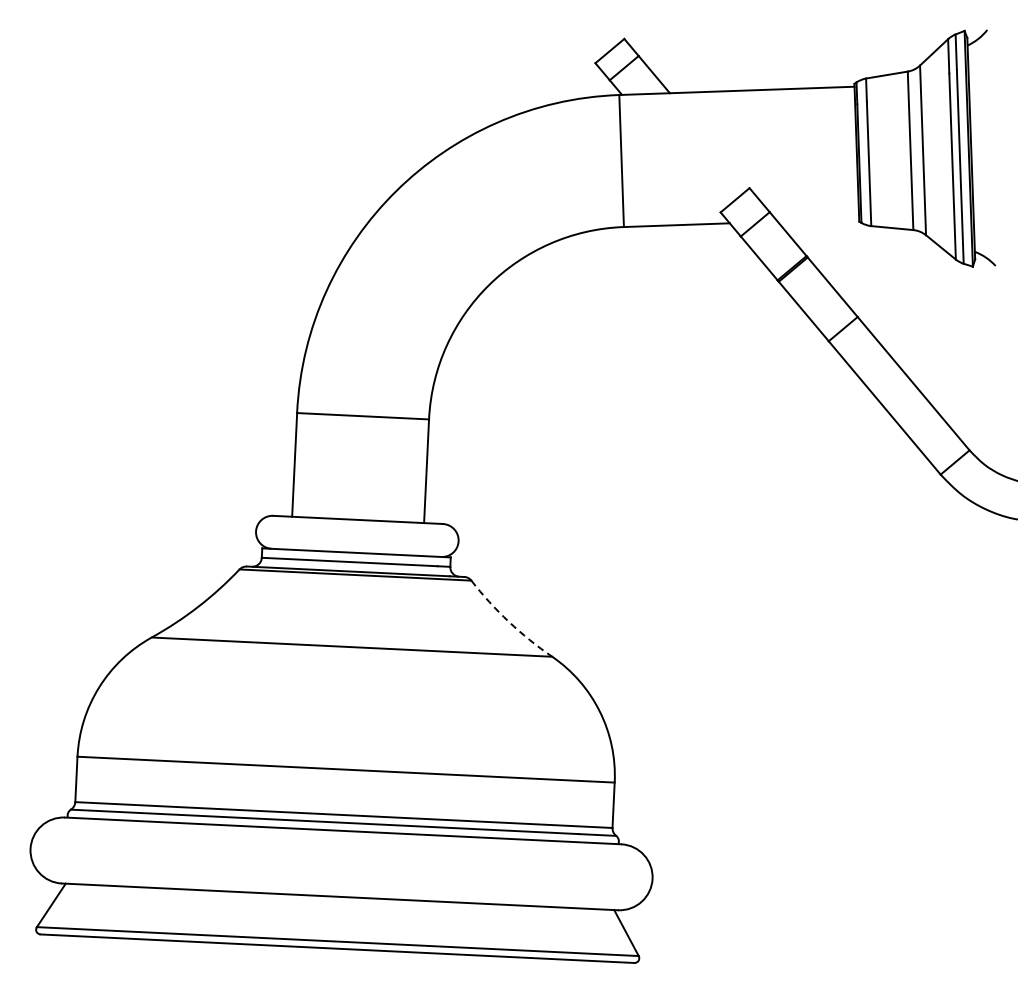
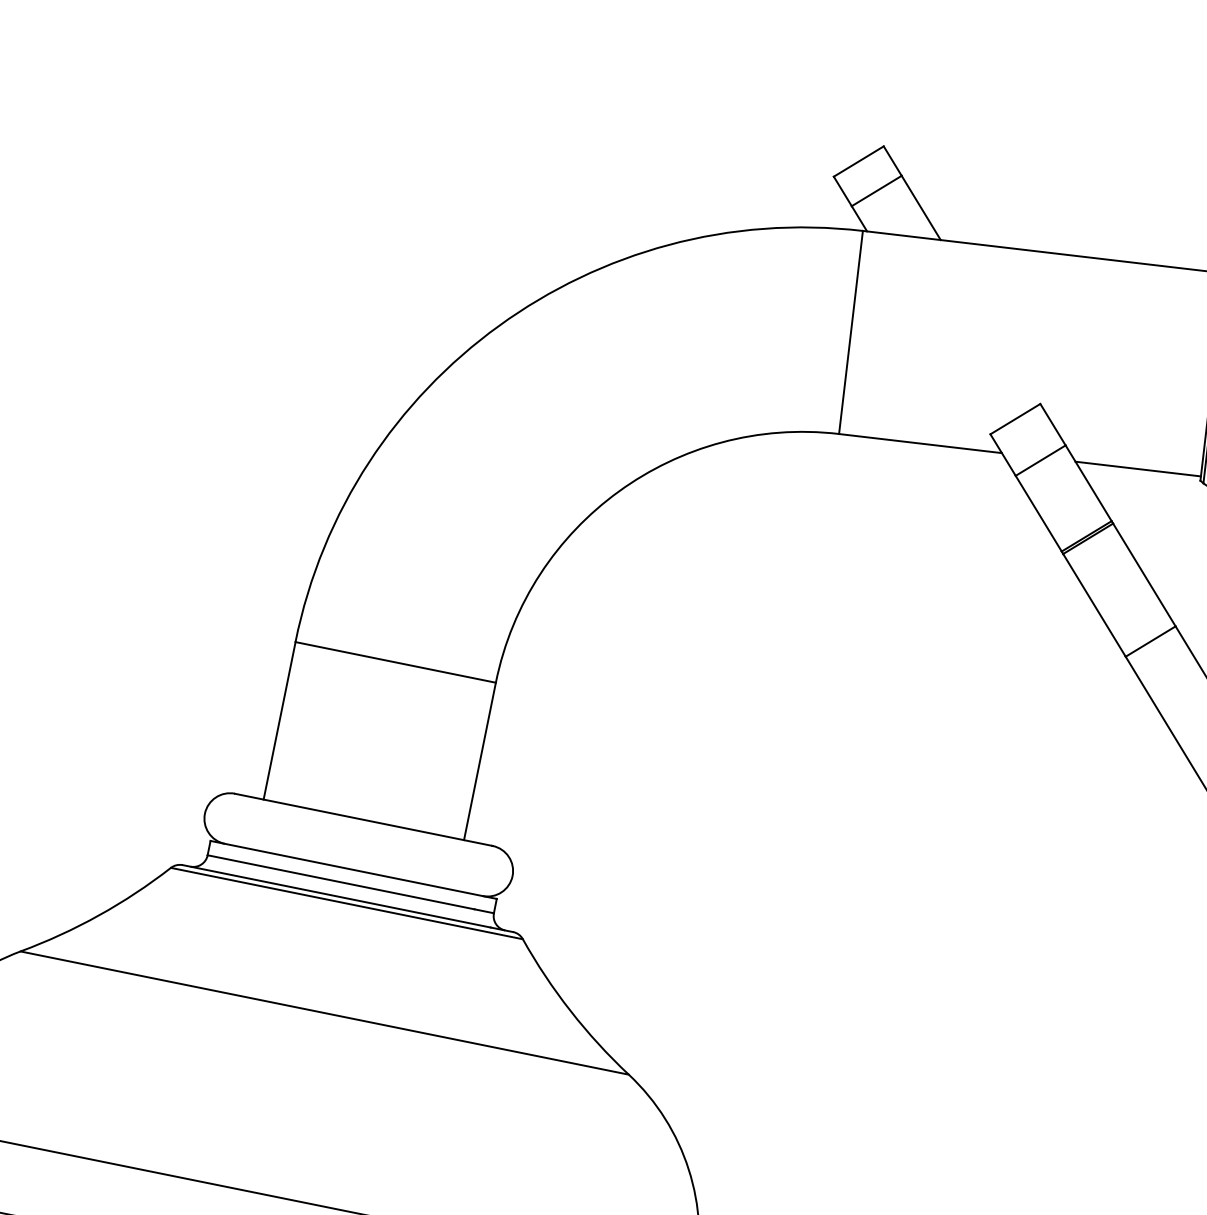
line: (818, 219) -> (1138, 468), added
arc: (508, 621) -> (570, 1010), dashed -> solid

